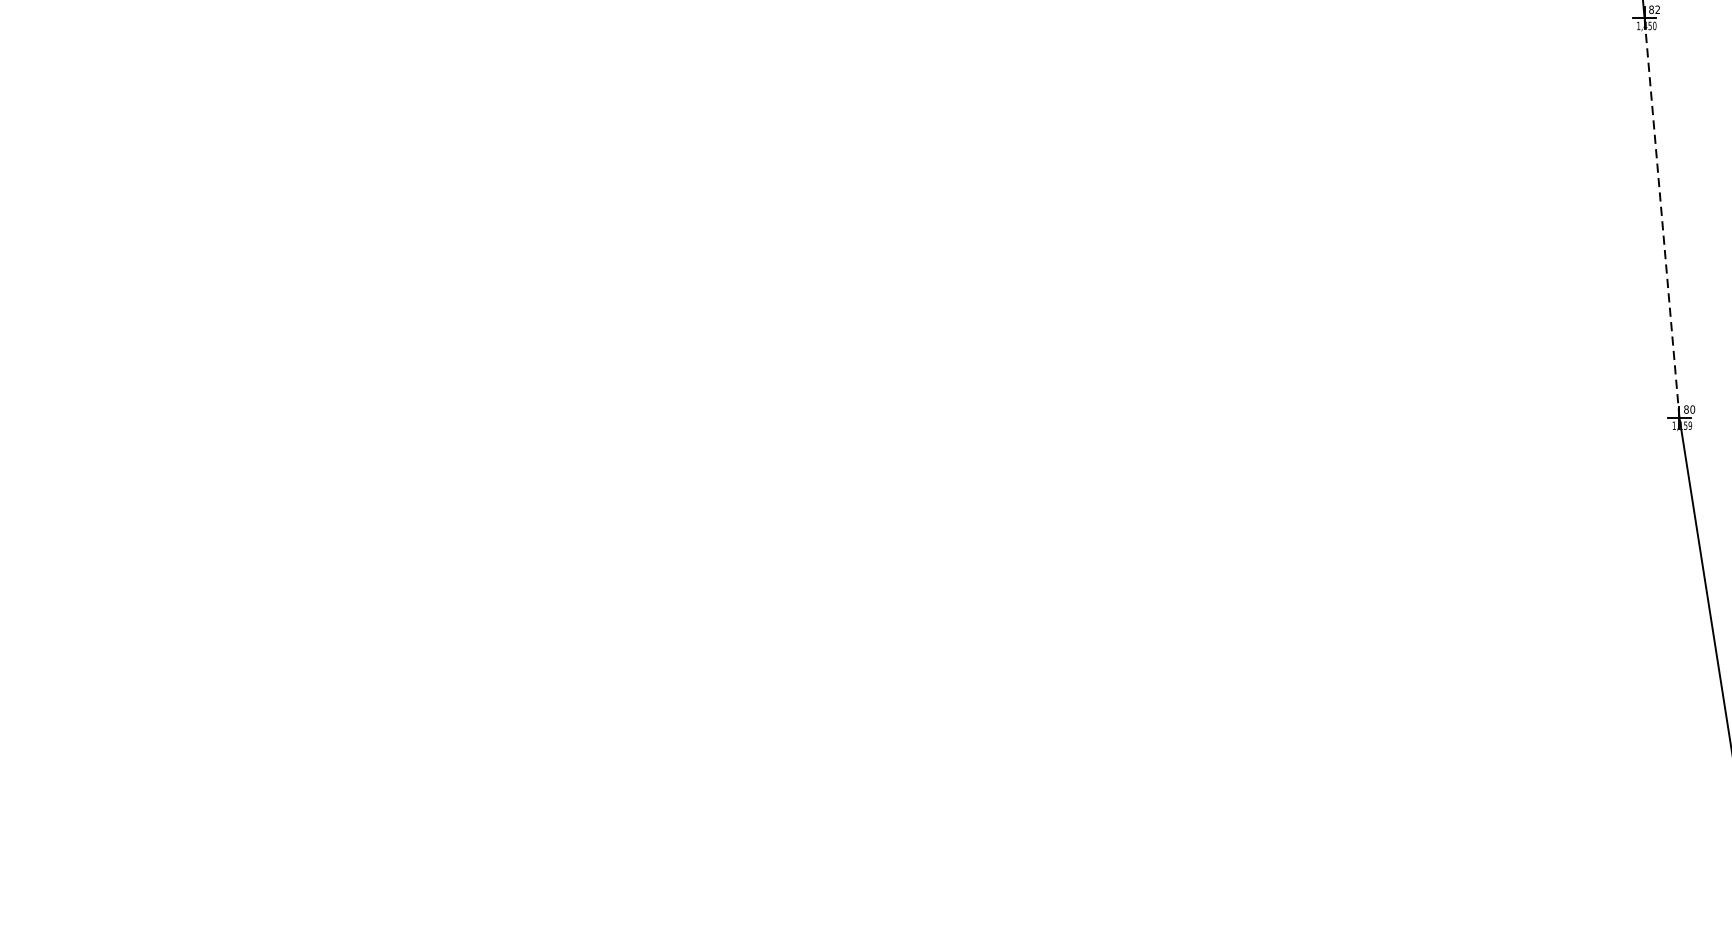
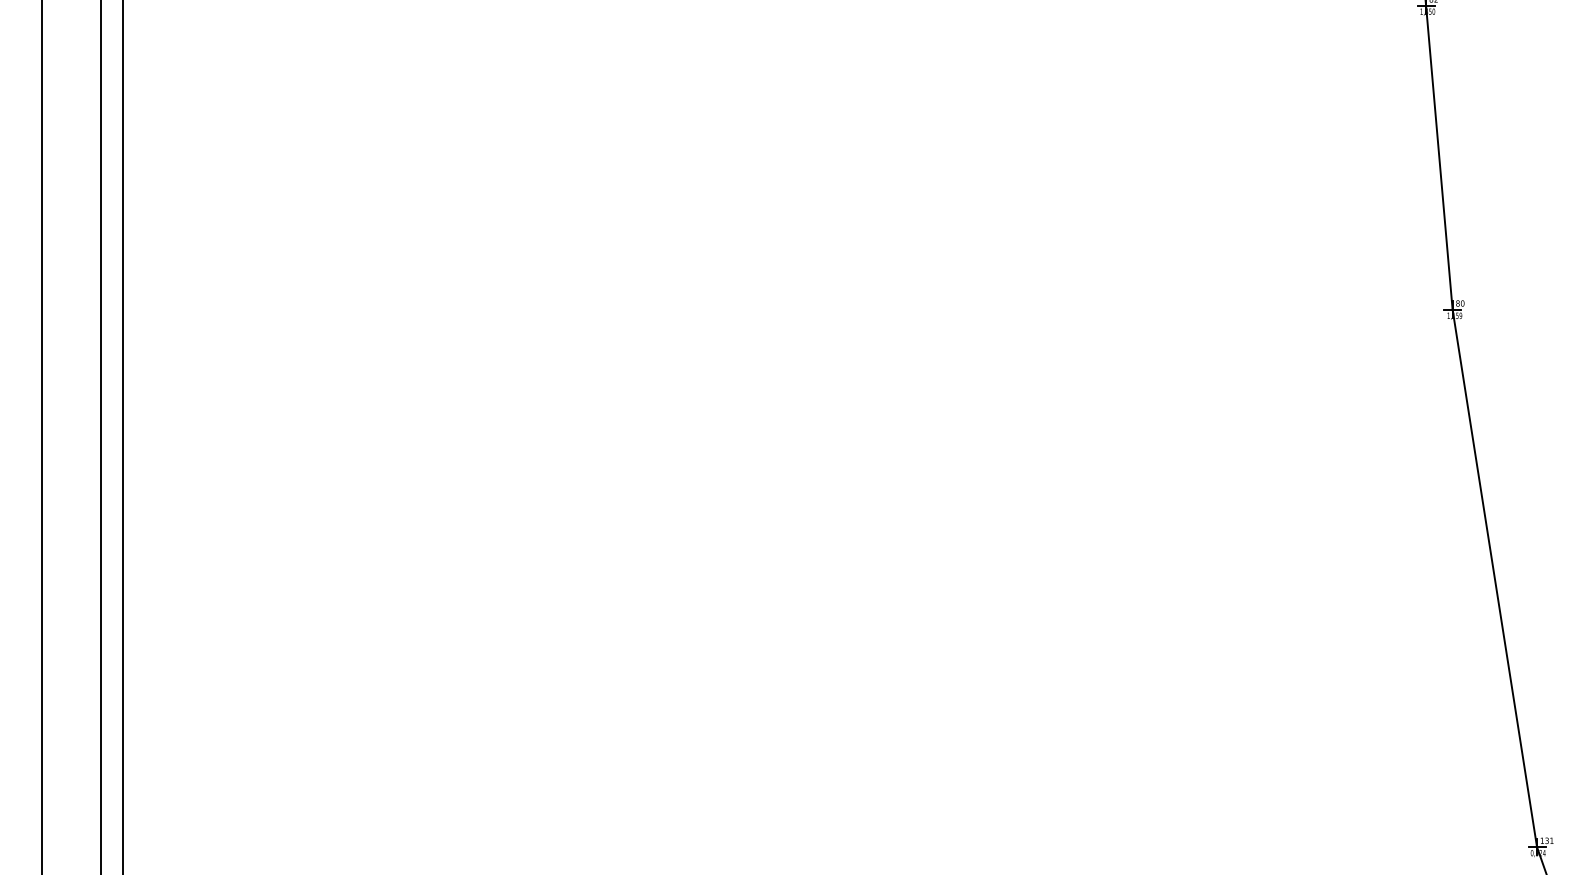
line: (1662, 217) -> (1439, 157), dashed -> solid

